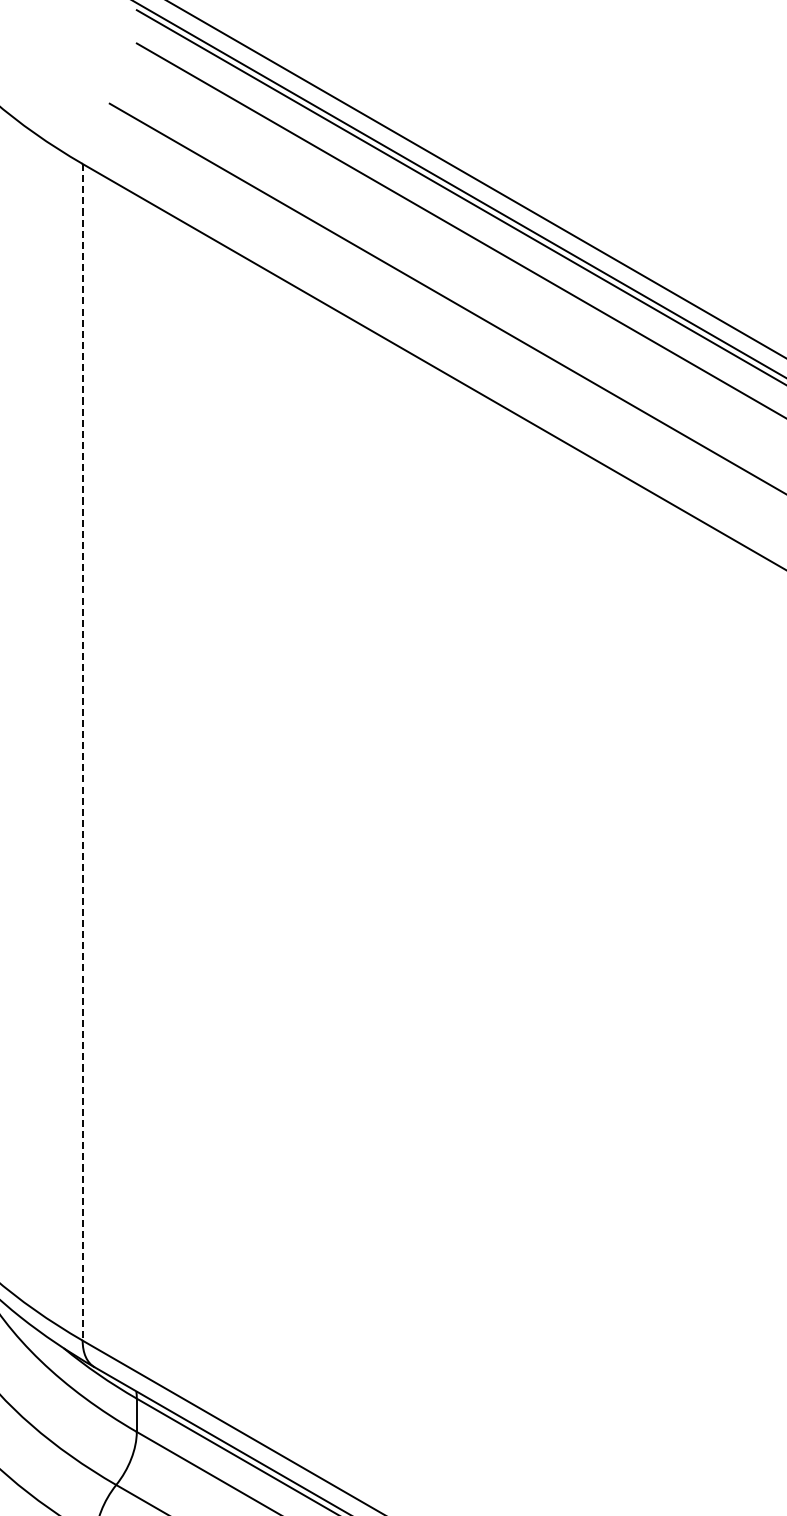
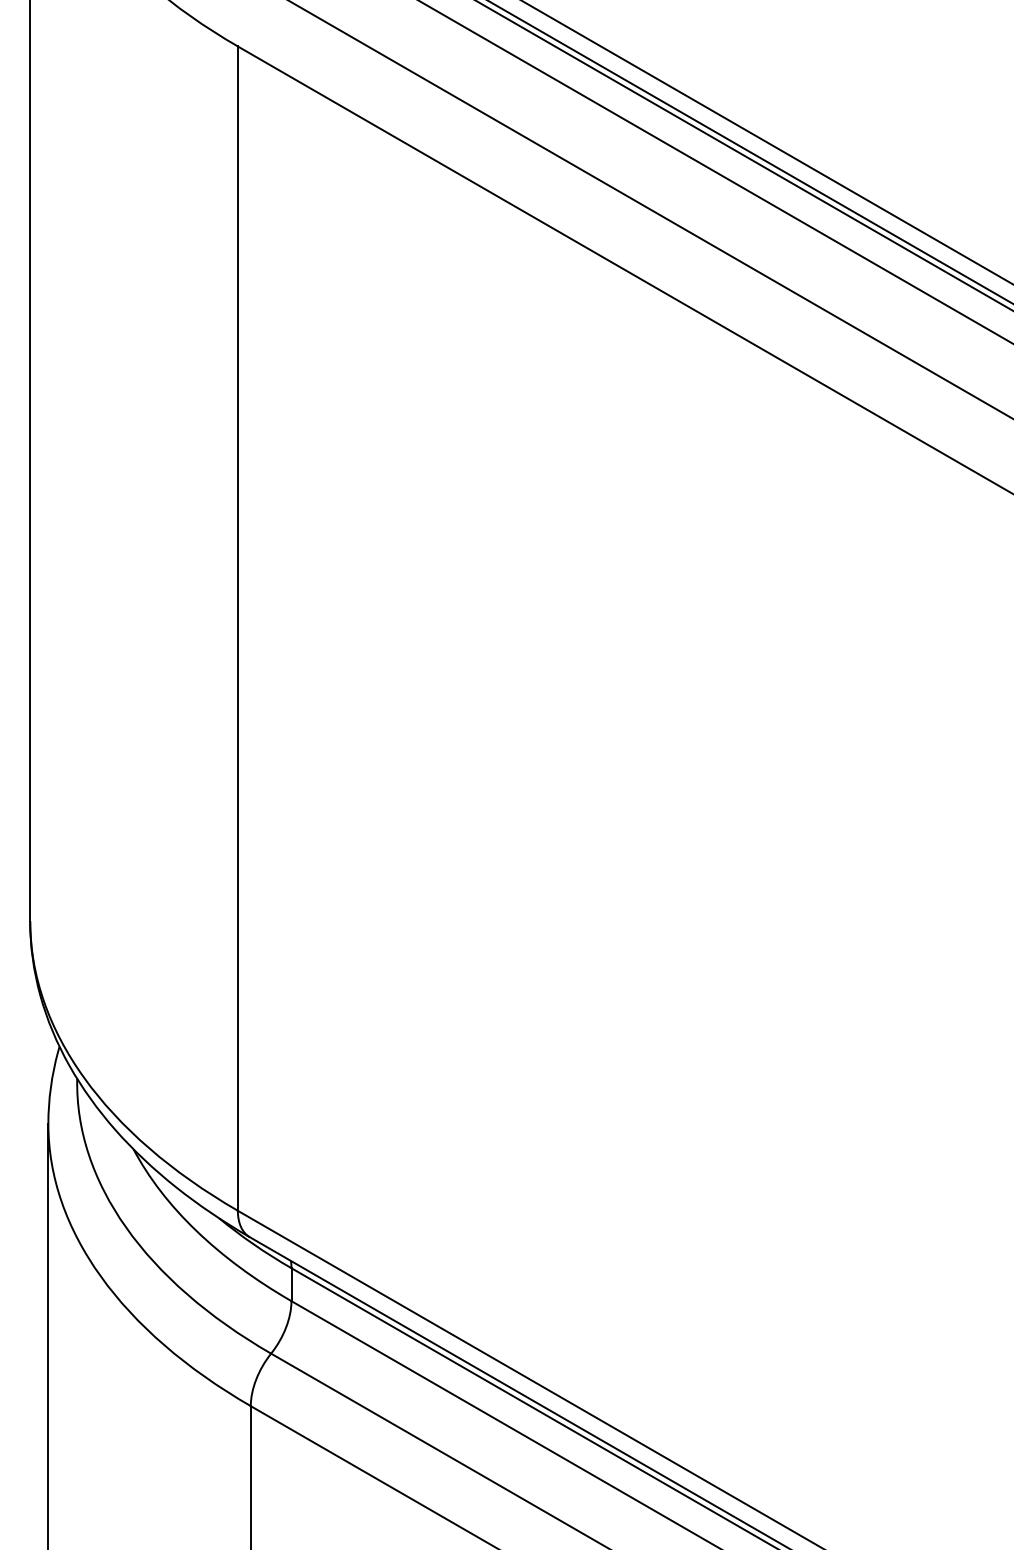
line: (82, 753) -> (237, 629), dashed -> solid

